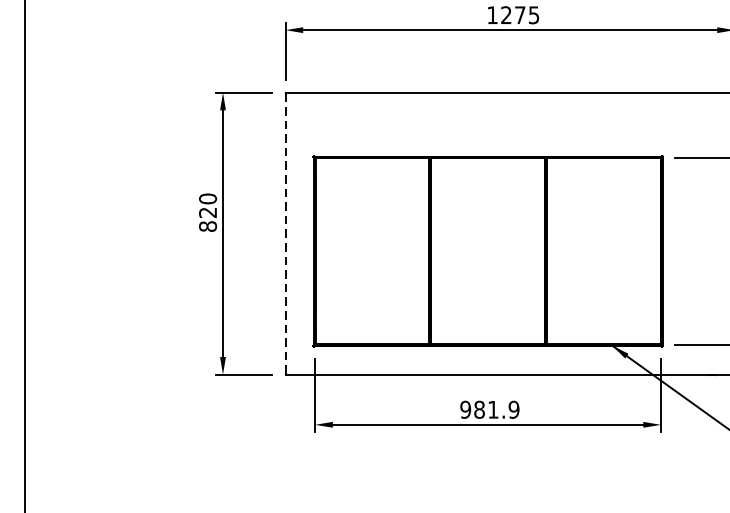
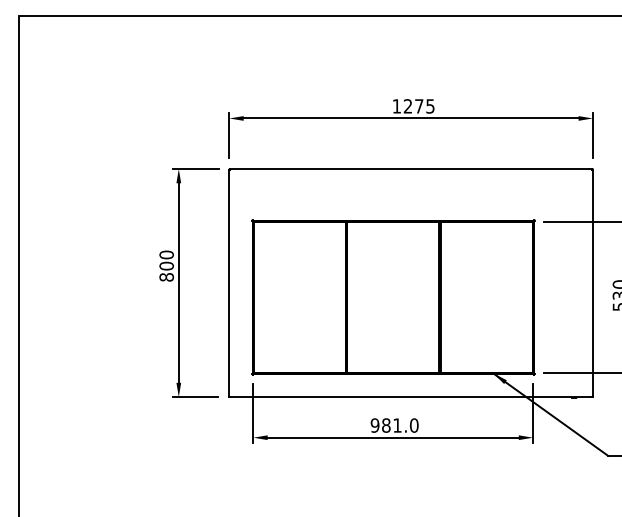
text: (207, 211) -> (166, 265), 820 -> 800
line: (285, 232) -> (229, 282), dashed -> solid
text: (513, 409) -> (413, 425), 981.9 -> 981.0

